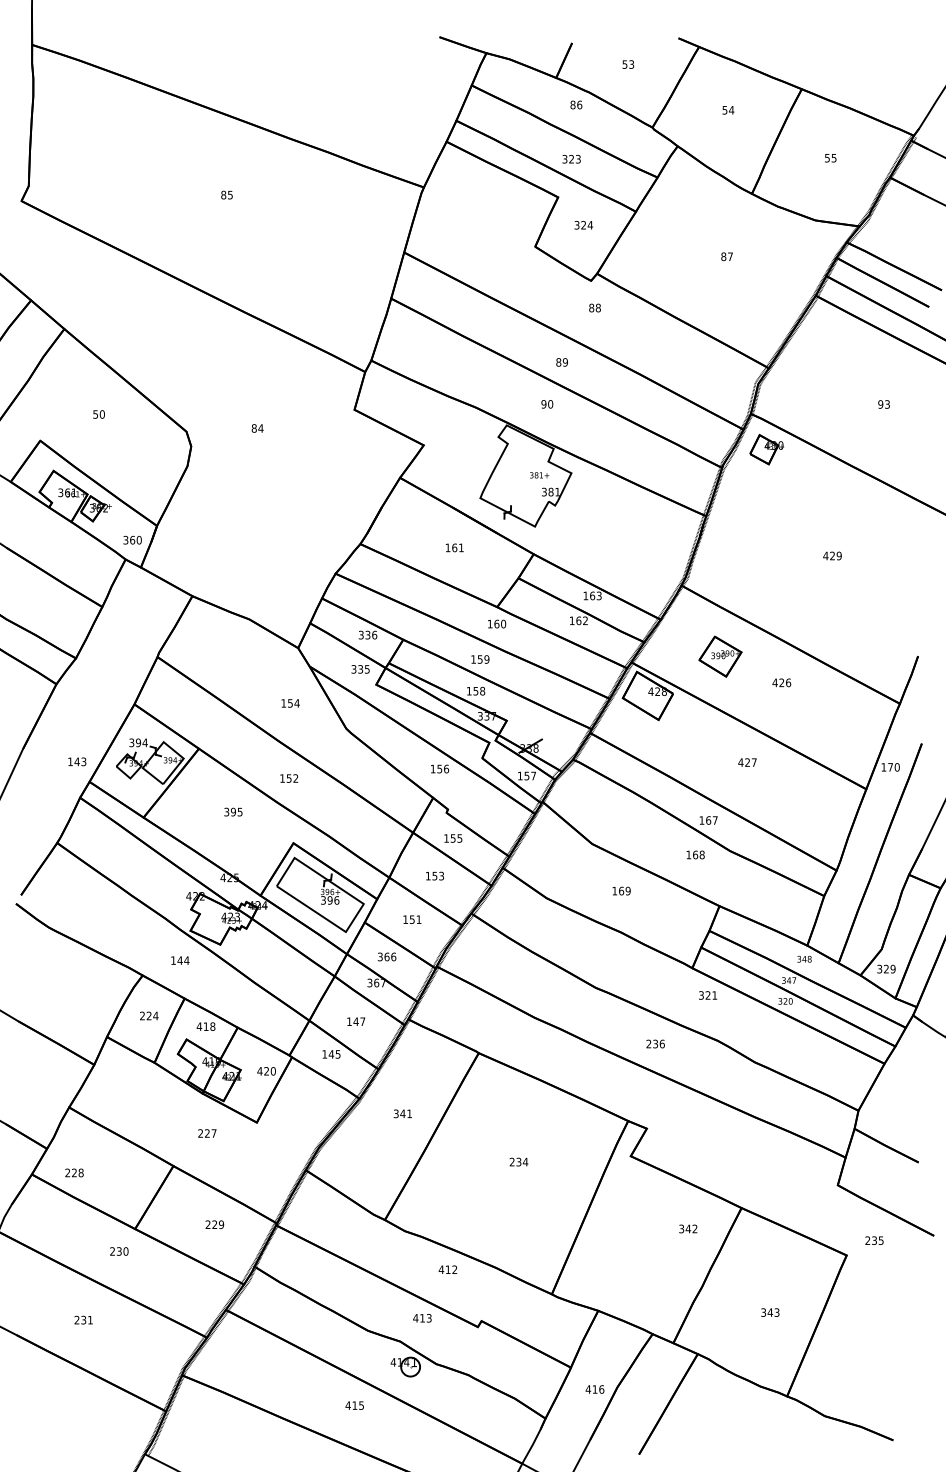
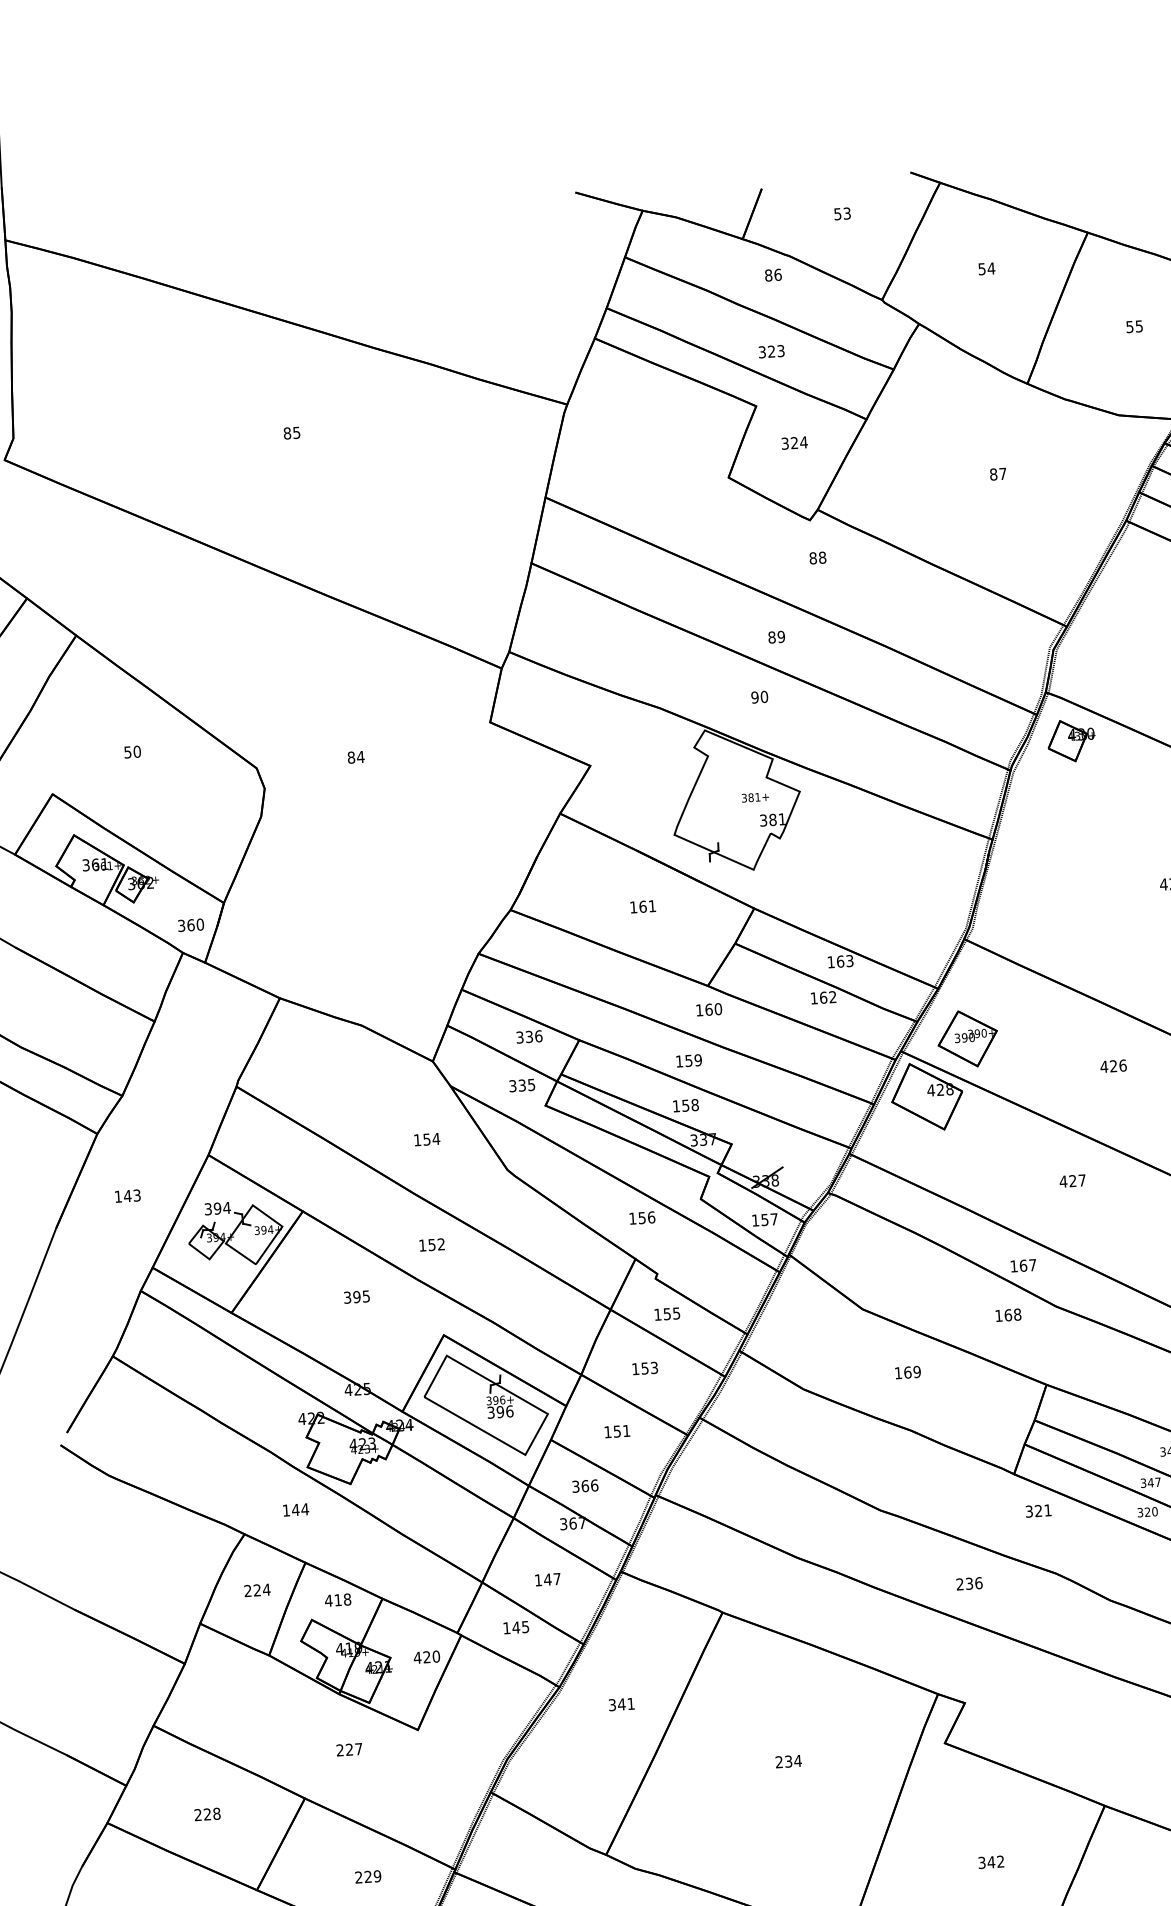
part: (720, 656) -> (967, 1038), moved
text: (77, 761) -> (128, 1195), moved
text: (74, 1172) -> (207, 1813), moved
text: (688, 1228) -> (991, 1861), moved

